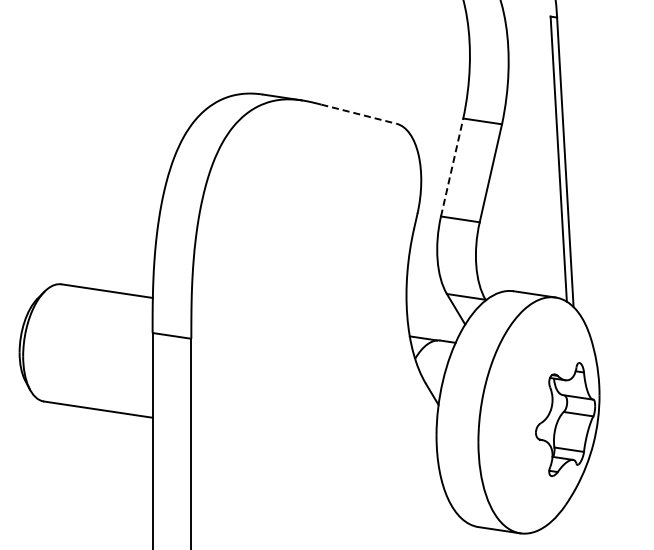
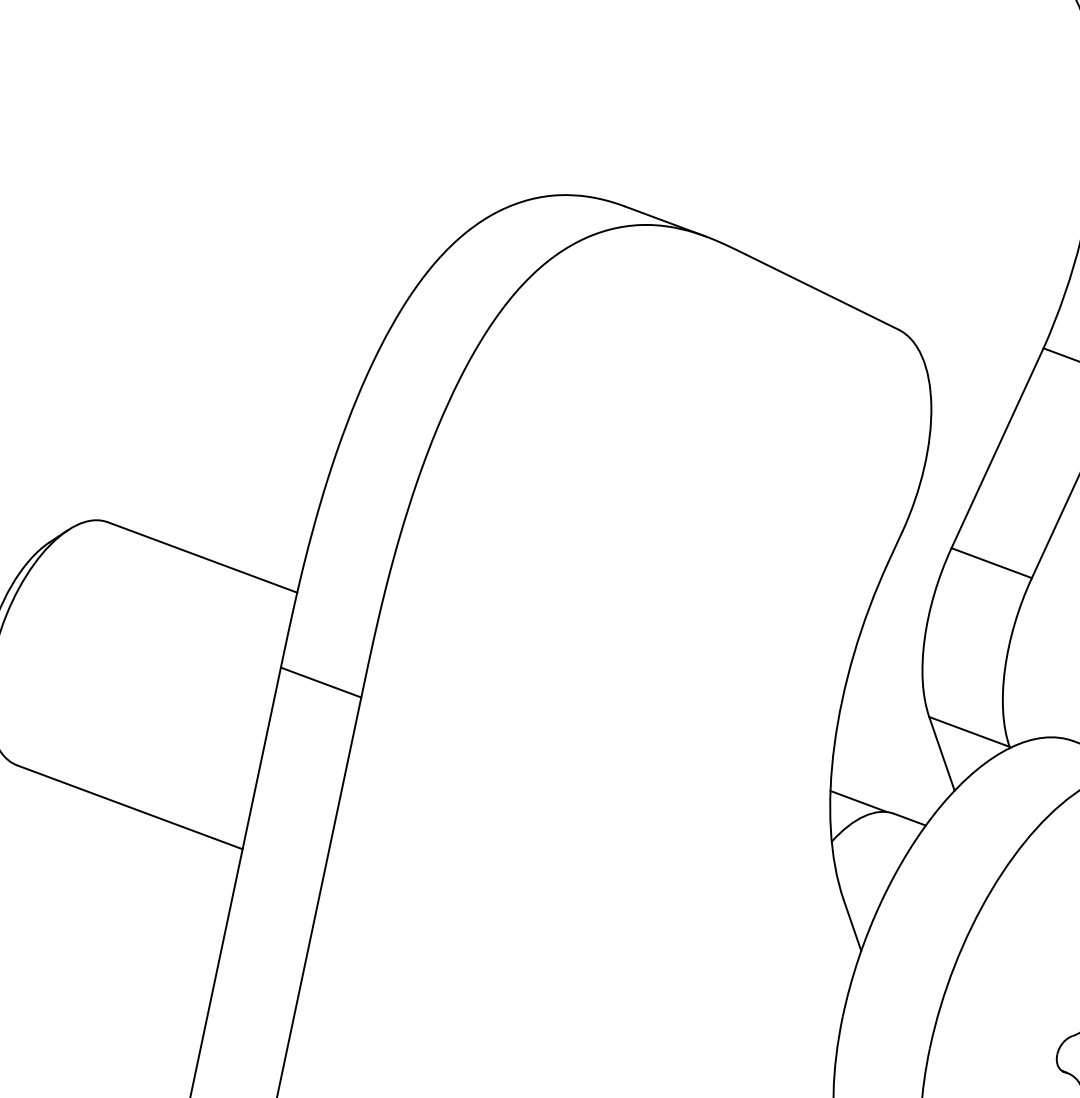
line: (359, 114) -> (822, 292), dashed -> solid
line: (452, 167) -> (998, 448), dashed -> solid

